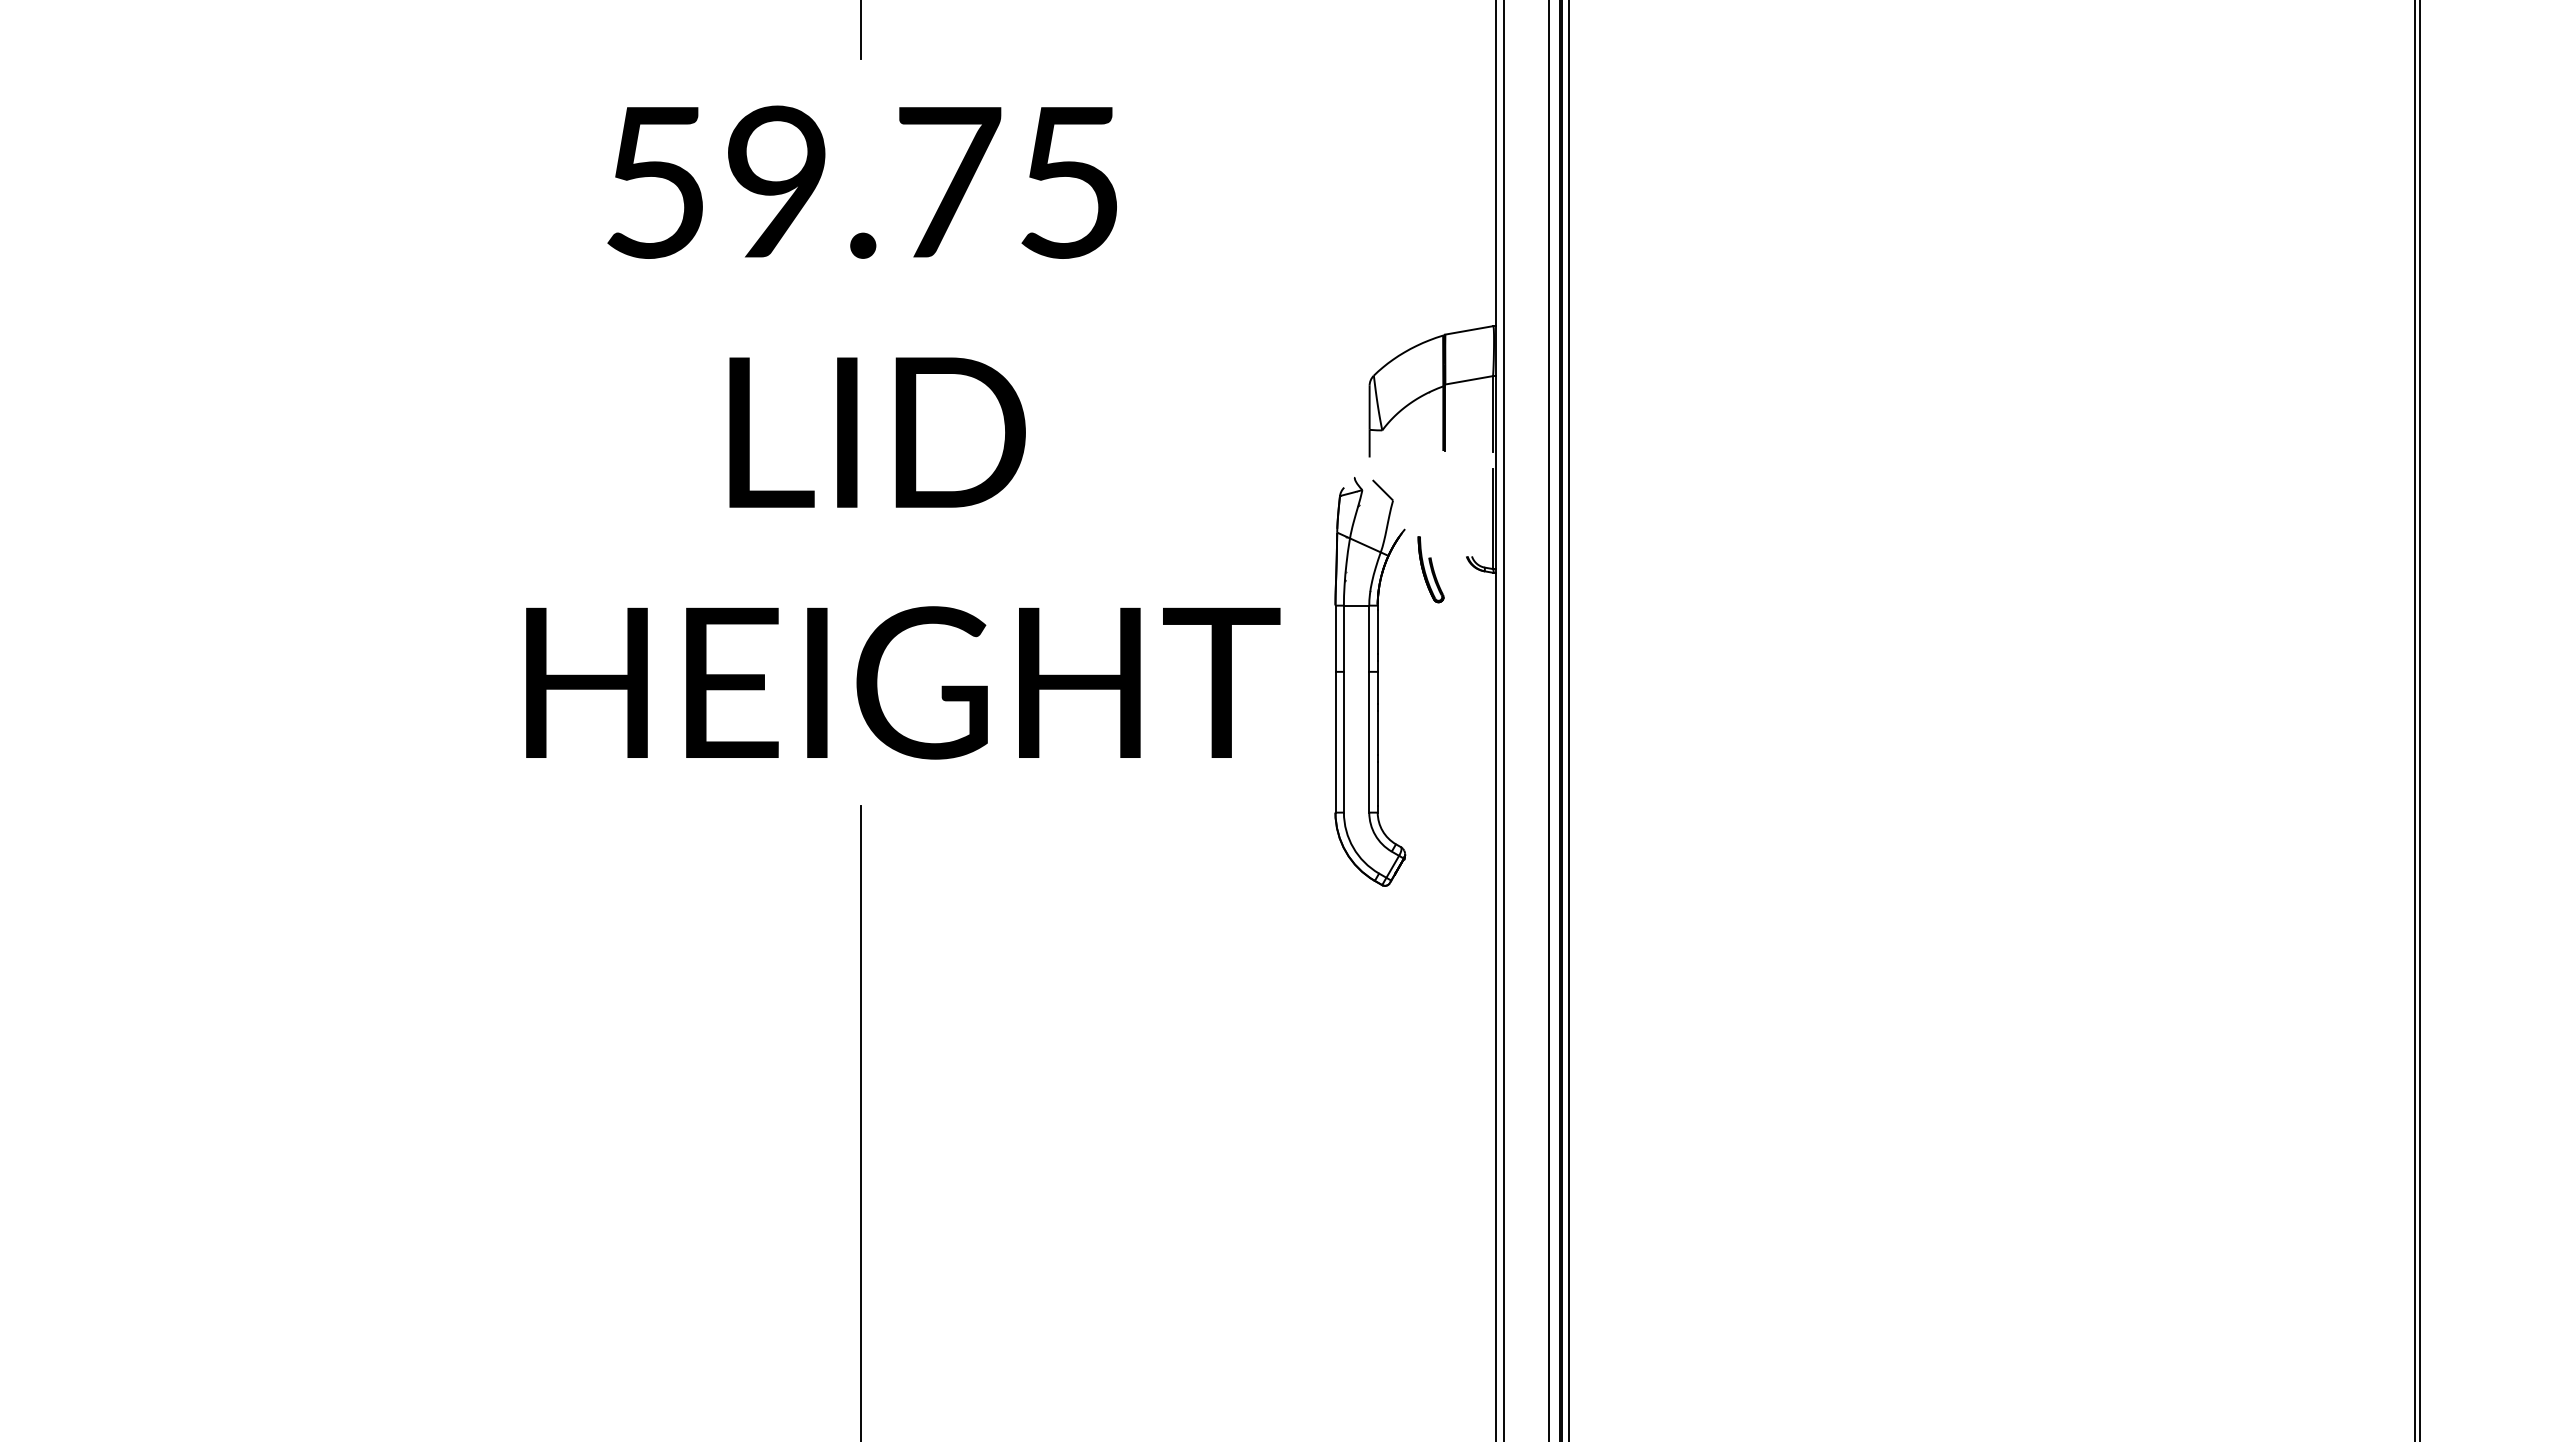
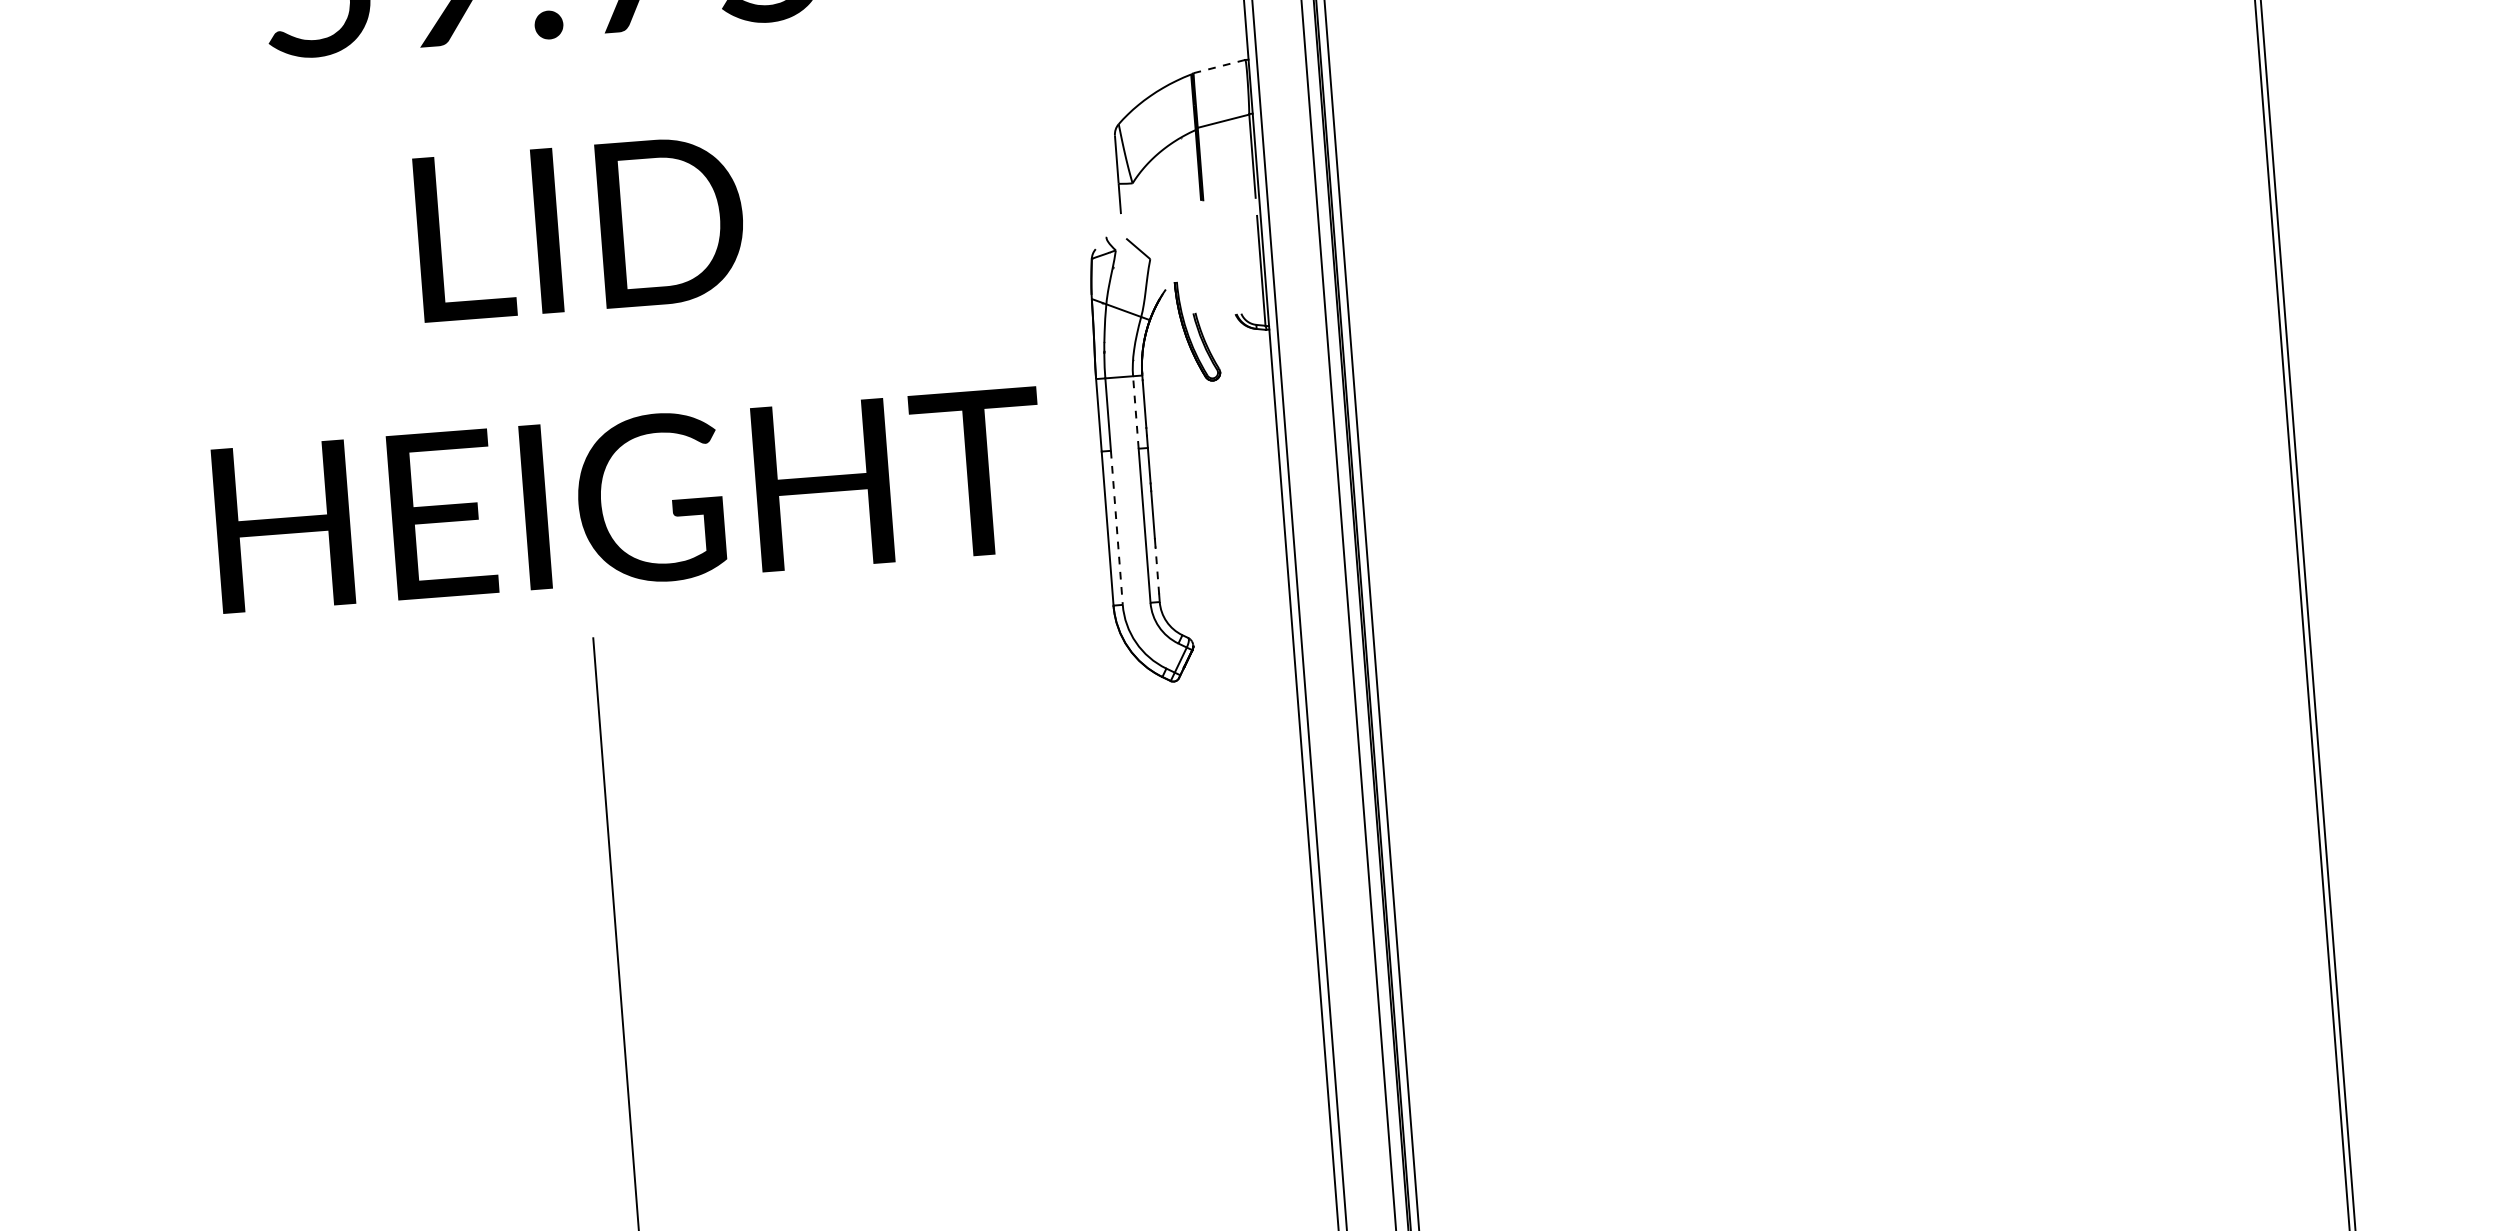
line: (1469, 330) -> (1219, 66), solid -> dashed
part: (1430, 569) -> (1197, 331), size x1.4
line: (1369, 638) -> (1136, 412), solid -> dashed
line: (1343, 742) -> (1116, 528), solid -> dashed
line: (1377, 783) -> (1157, 570), solid -> dashed

